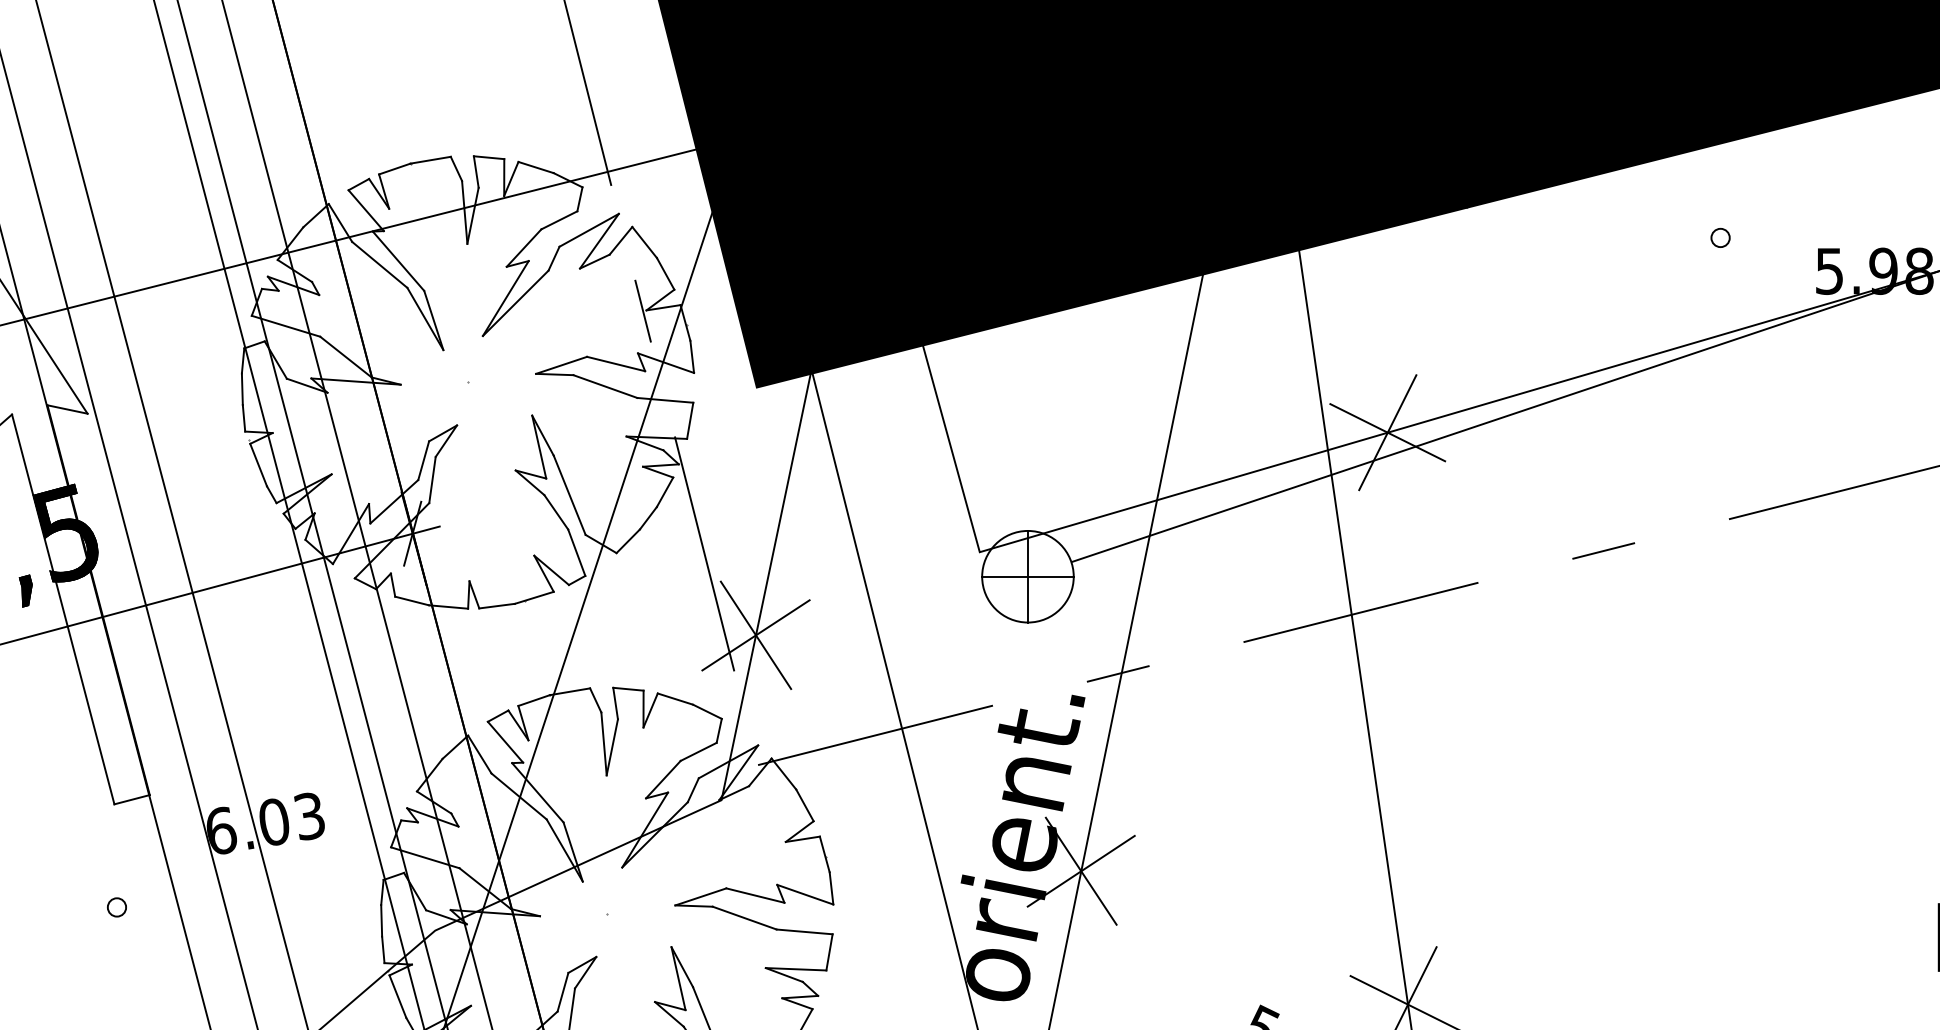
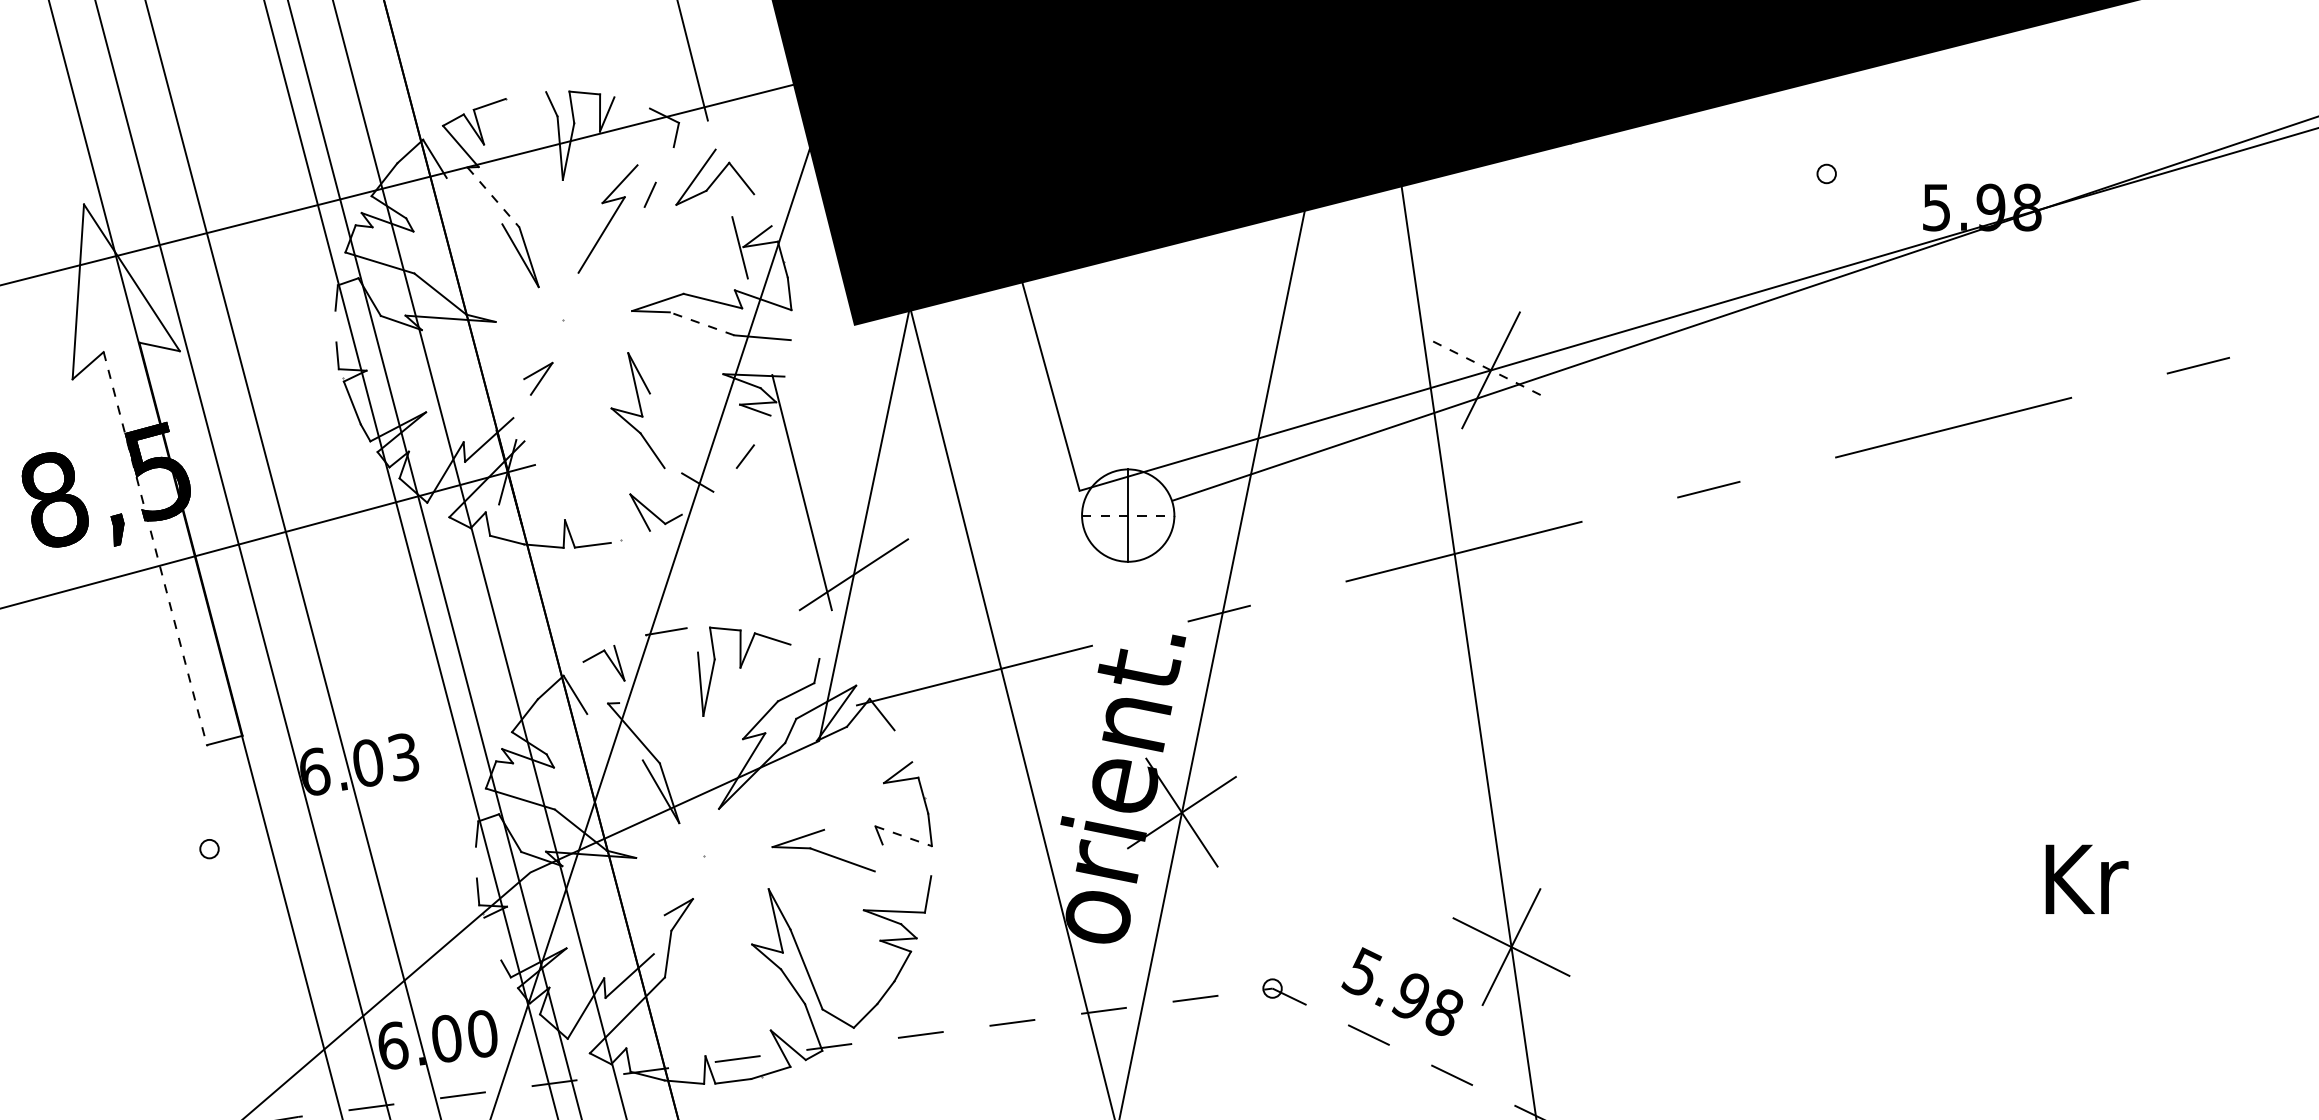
line: (430, 160) -> (525, 95), removed
line: (535, 167) -> (631, 102), removed
line: (559, 220) -> (655, 156), removed
line: (588, 229) -> (685, 165), removed
line: (398, 261) -> (493, 197), solid -> dashed
line: (379, 264) -> (474, 200), removed
line: (665, 274) -> (762, 210), removed
line: (515, 302) -> (611, 239), removed
line: (604, 386) -> (701, 323), solid -> dashed
line: (241, 389) -> (335, 326), removed
line: (690, 420) -> (787, 358), removed
line: (1388, 432) -> (1491, 370), solid -> dashed
line: (423, 460) -> (518, 398), removed
line: (432, 479) -> (527, 417), removed
line: (664, 492) -> (761, 430), removed
line: (569, 495) -> (665, 433), removed
line: (627, 540) -> (724, 479), removed
line: (576, 552) -> (672, 491), removed
line: (1028, 576) -> (1128, 515), solid -> dashed
line: (533, 597) -> (629, 536), removed
line: (63, 610) -> (155, 549), solid -> dashed
line: (755, 635) -> (853, 574), removed
line: (534, 700) -> (630, 640), removed
line: (595, 700) -> (692, 640), removed
line: (706, 711) -> (804, 651), removed
line: (505, 742) -> (601, 682), removed
line: (518, 796) -> (614, 737), removed
line: (805, 805) -> (903, 746), removed
line: (755, 894) -> (853, 836), removed
line: (805, 894) -> (903, 836), solid -> dashed
line: (380, 920) -> (475, 862), removed
line: (804, 931) -> (902, 873), removed
line: (562, 992) -> (658, 934), removed
line: (397, 996) -> (492, 938), removed

